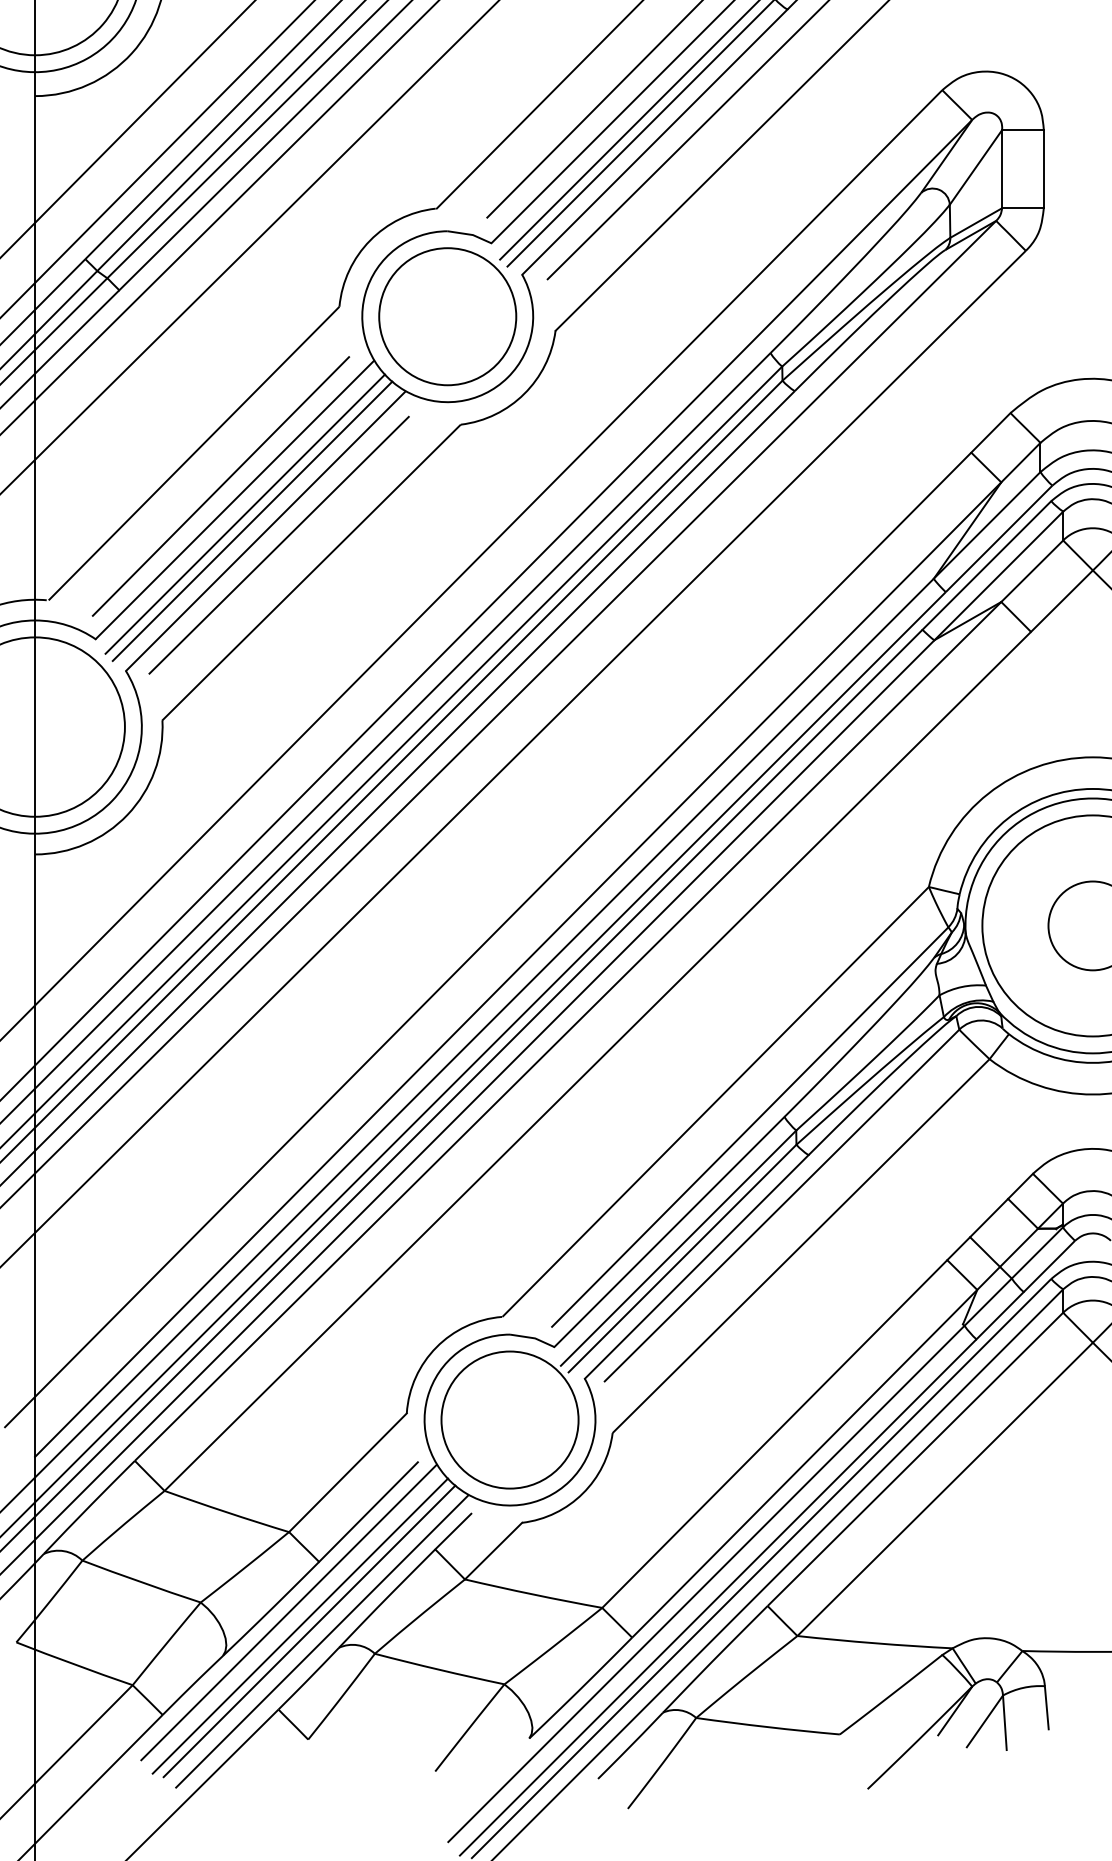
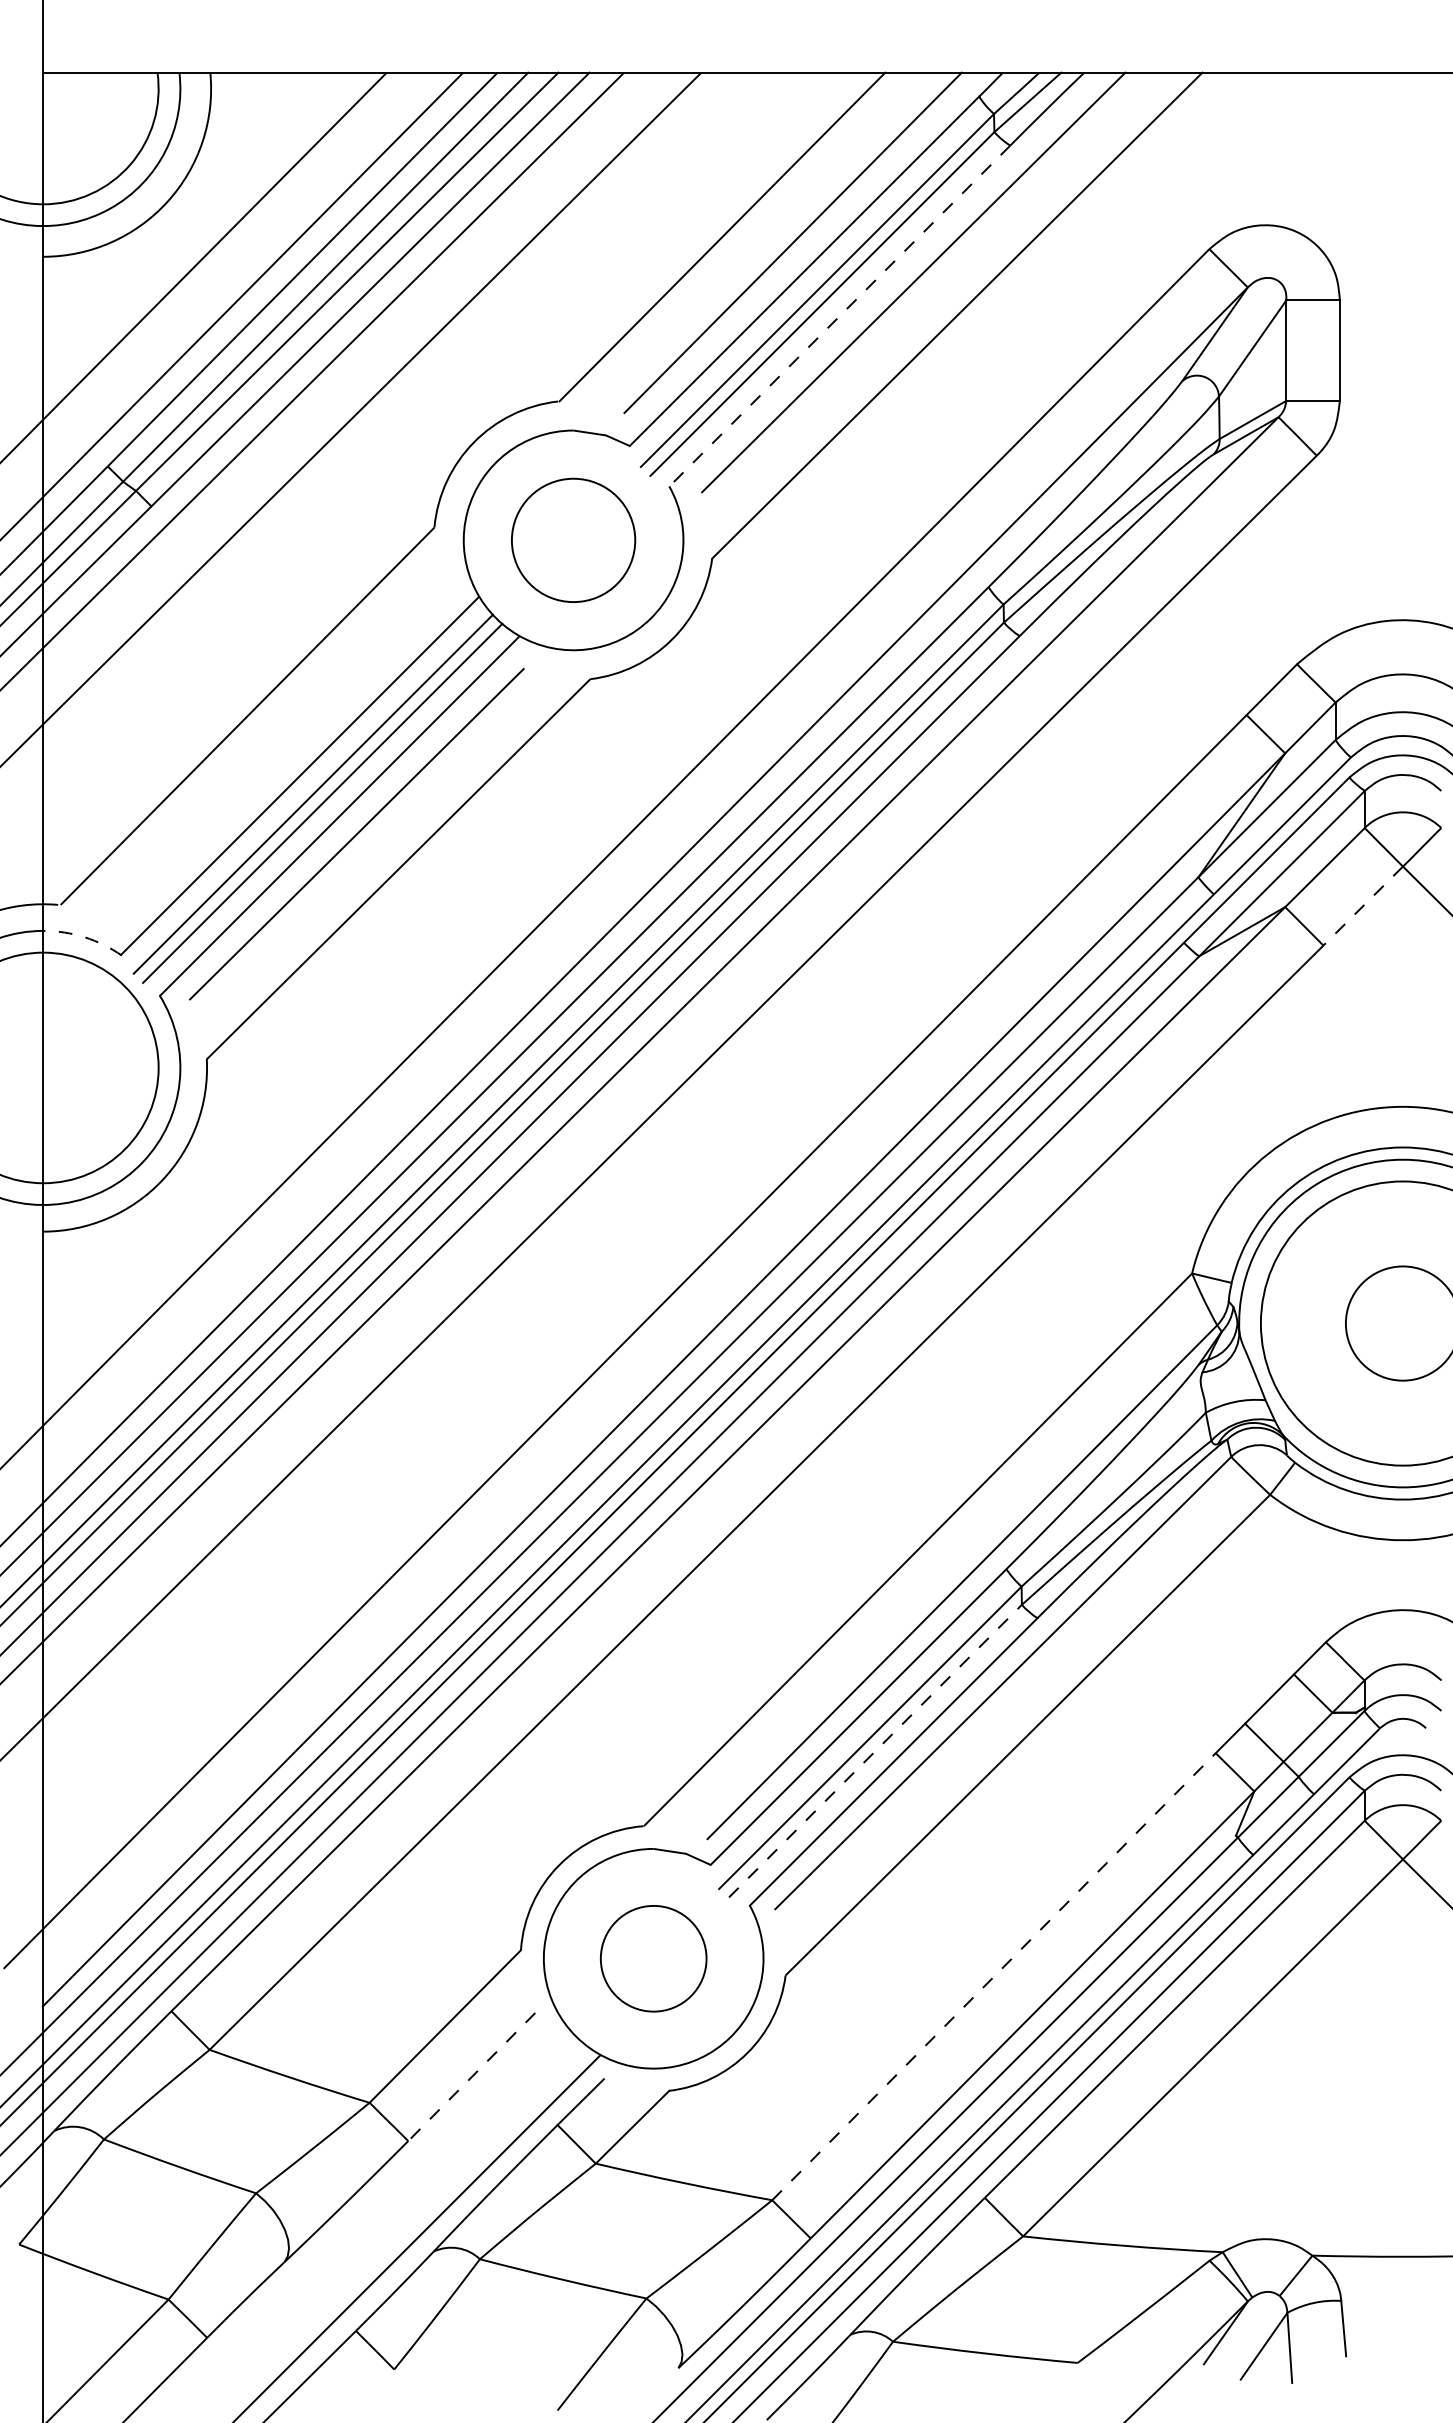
line: (654, 141) -> (839, 315), solid -> dashed
circle: (447, 316) -> (573, 540), size x0.7
line: (220, 486) -> (281, 758), removed
line: (1061, 601) -> (1362, 906), solid -> dashed
arc: (67, 625) -> (84, 937), solid -> dashed
line: (682, 1258) -> (875, 1751), solid -> dashed
circle: (509, 1419) -> (653, 1958), size x0.6
line: (775, 1433) -> (994, 1976), solid -> dashed
line: (368, 1512) -> (471, 2077), solid -> dashed
line: (288, 1612) -> (369, 2206), removed
line: (300, 1626) -> (384, 2223), removed
line: (309, 1631) -> (395, 2230), removed

